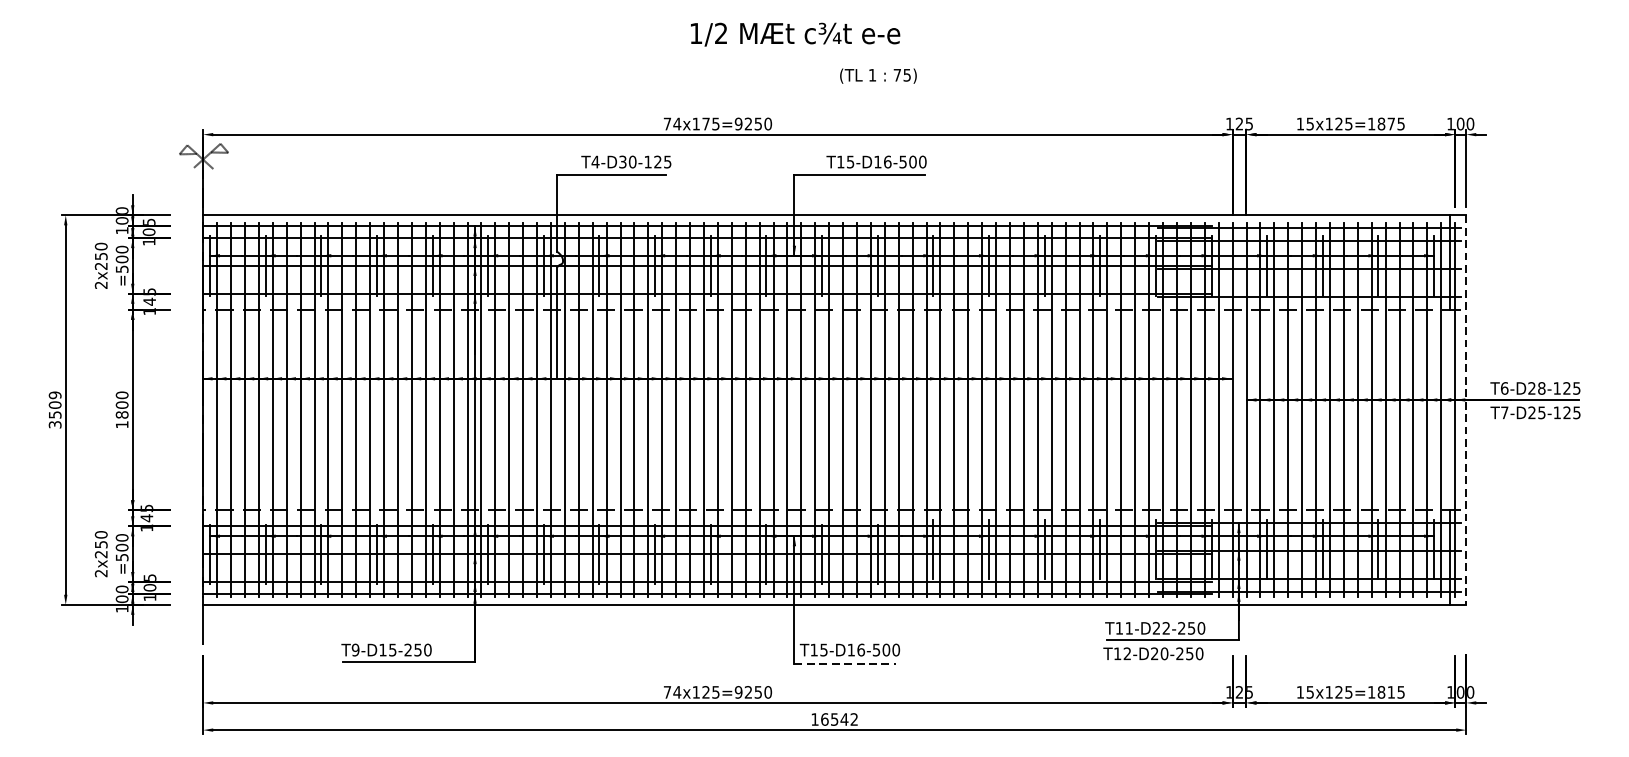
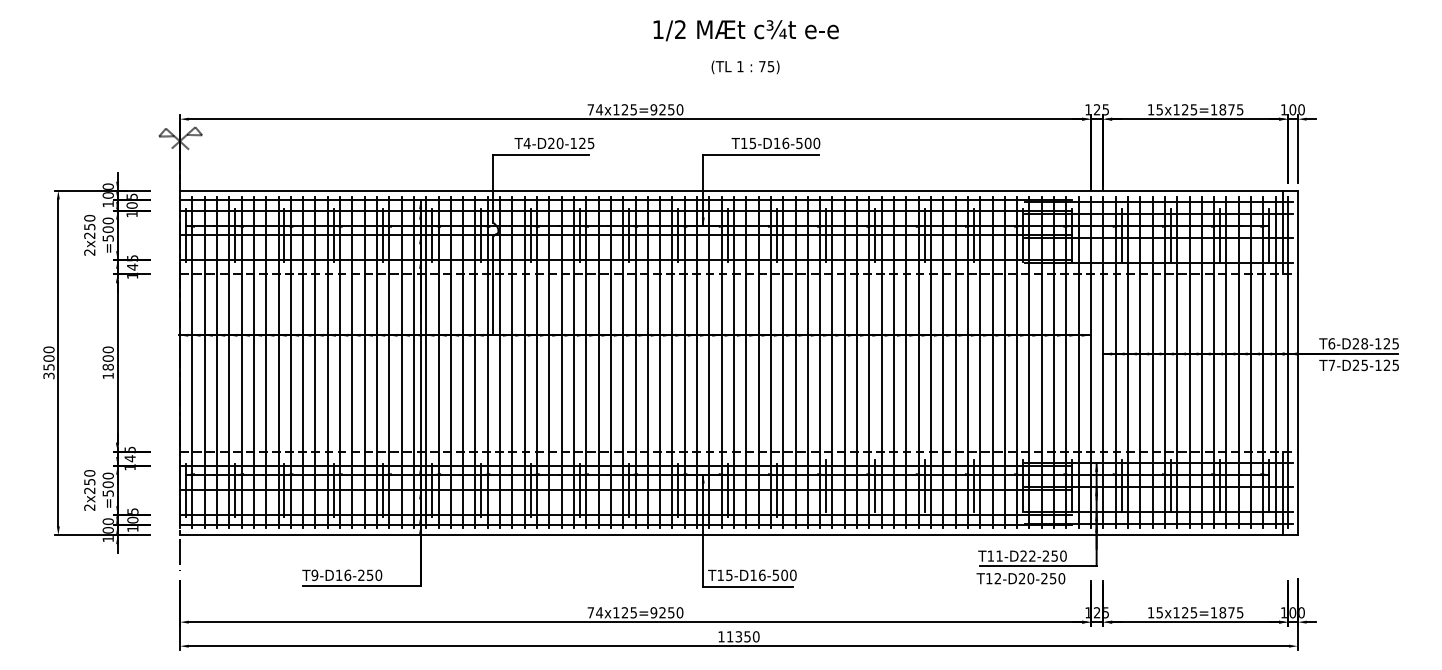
text: (794, 34) -> (745, 30), moved
text: (878, 76) -> (745, 67), moved
text: (705, 123) -> (624, 109), 74x175=9250 -> 74x125=9250
text: (622, 162) -> (551, 143), T4-D30-125 -> T4-D20-125
text: (54, 394) -> (48, 349), 3509 -> 3500
line: (1465, 410) -> (1297, 363), dashed -> solid
text: (392, 649) -> (347, 574), T9-D15-250 -> T9-D16-250
line: (844, 663) -> (747, 587), dashed -> solid
text: (1391, 692) -> (1231, 612), 15x125=1815 -> 15x125=1875
text: (838, 719) -> (742, 636), 16542 -> 11350

